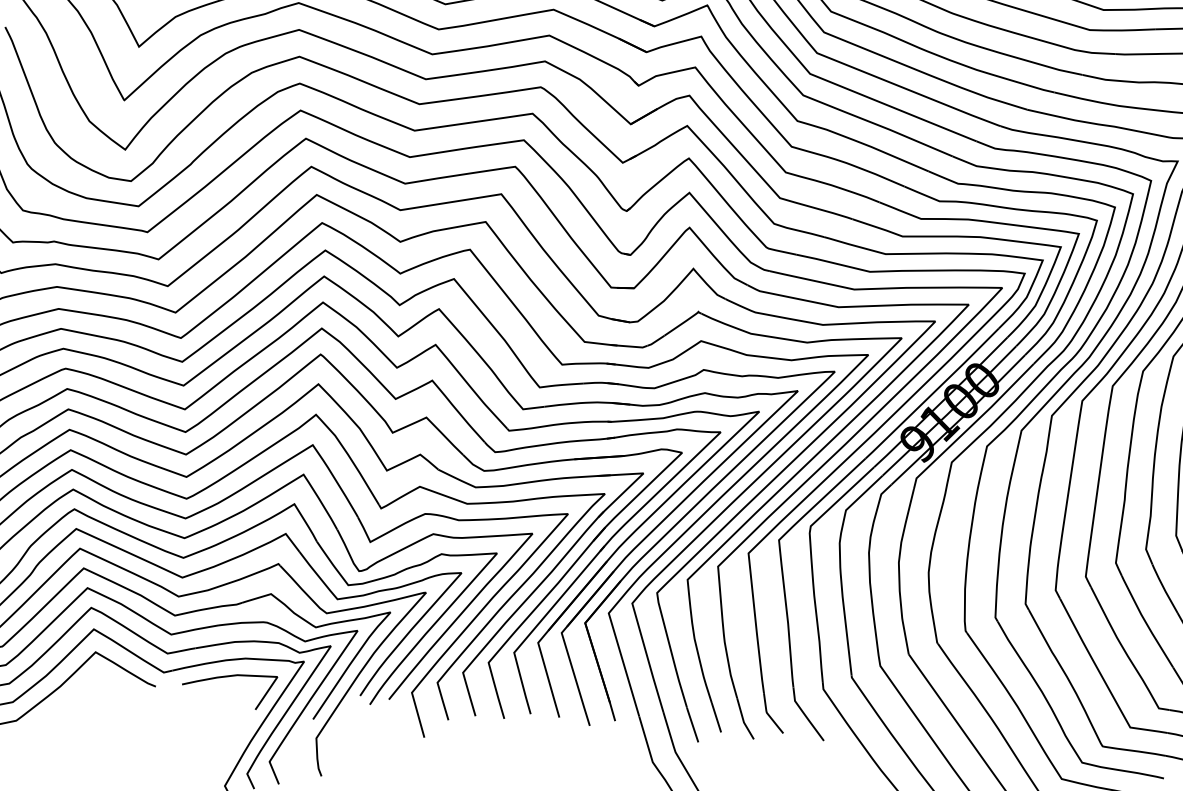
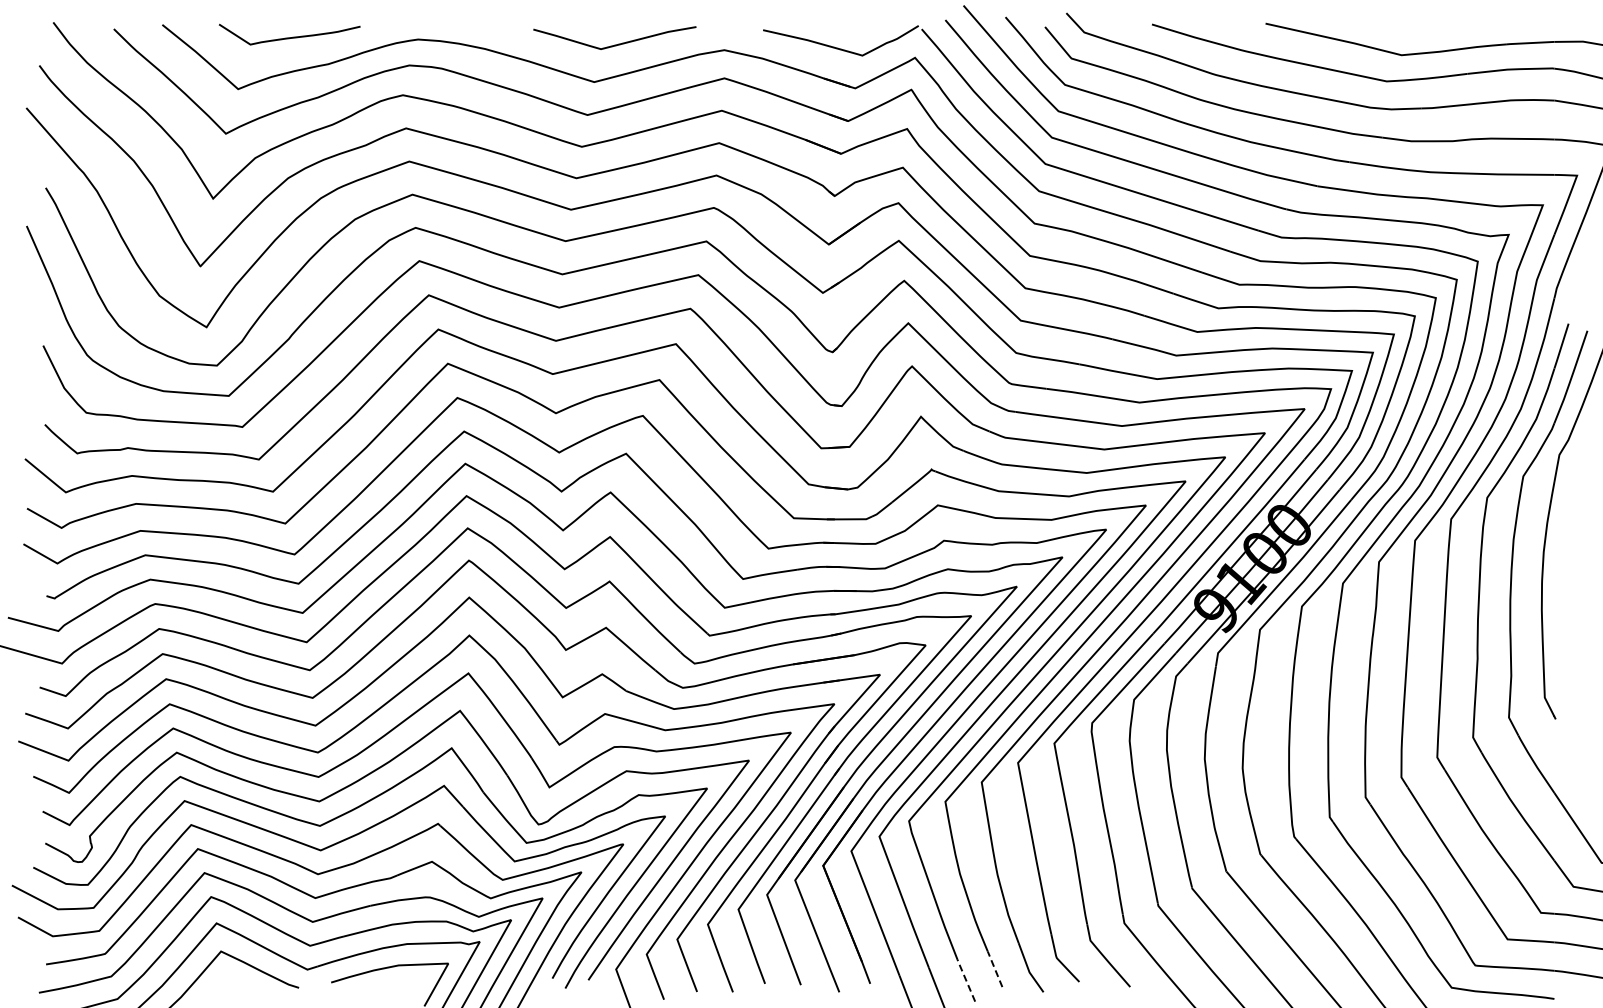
line: (716, 717) -> (994, 968), solid -> dashed
line: (692, 723) -> (965, 979), solid -> dashed

